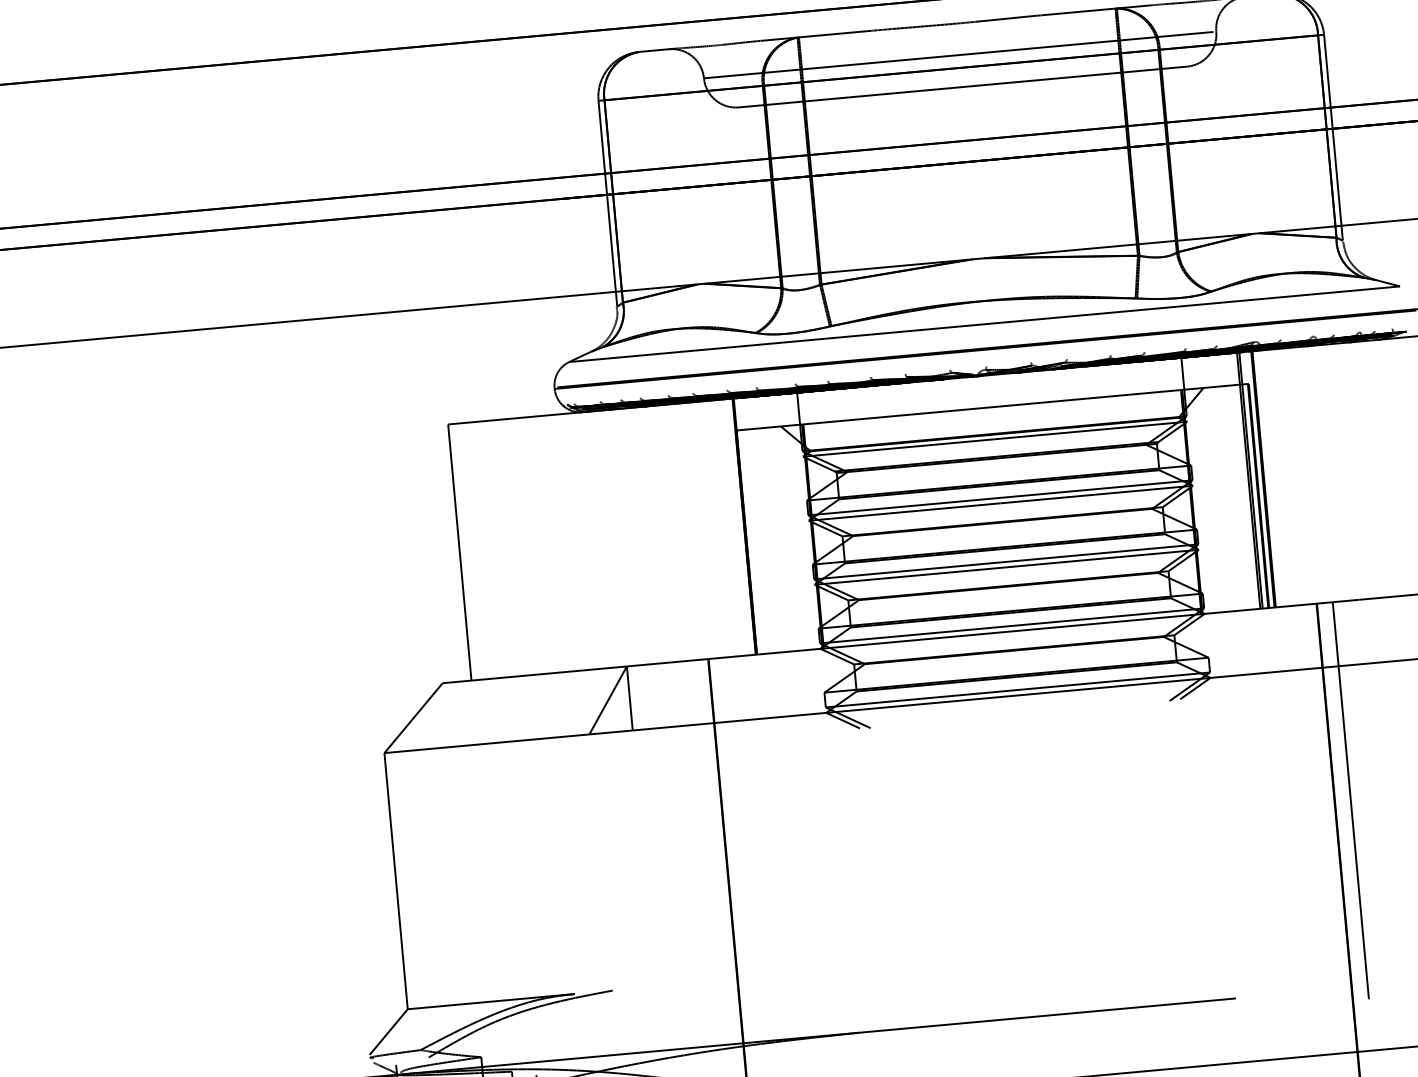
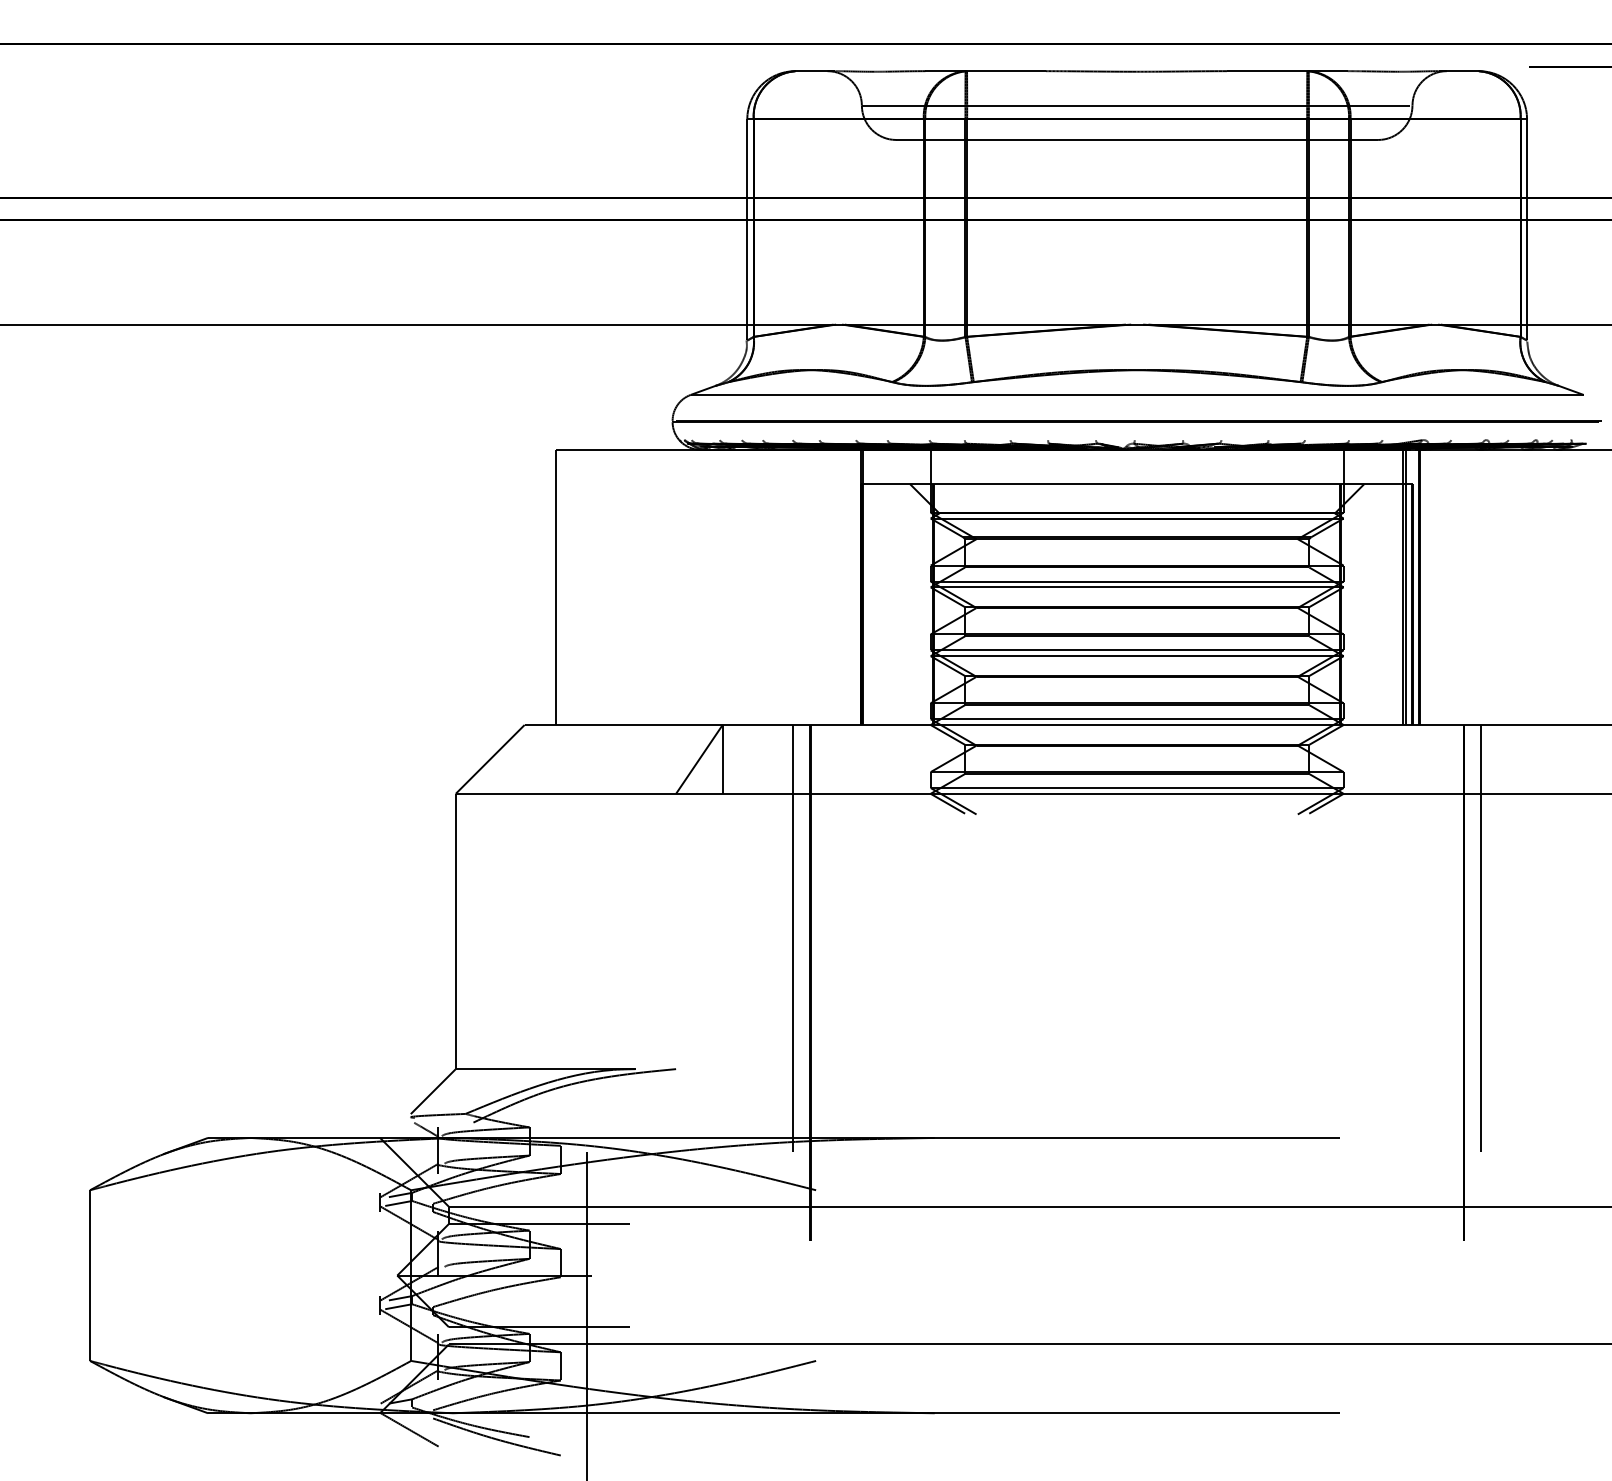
line: (710, 859) -> (793, 938), added

